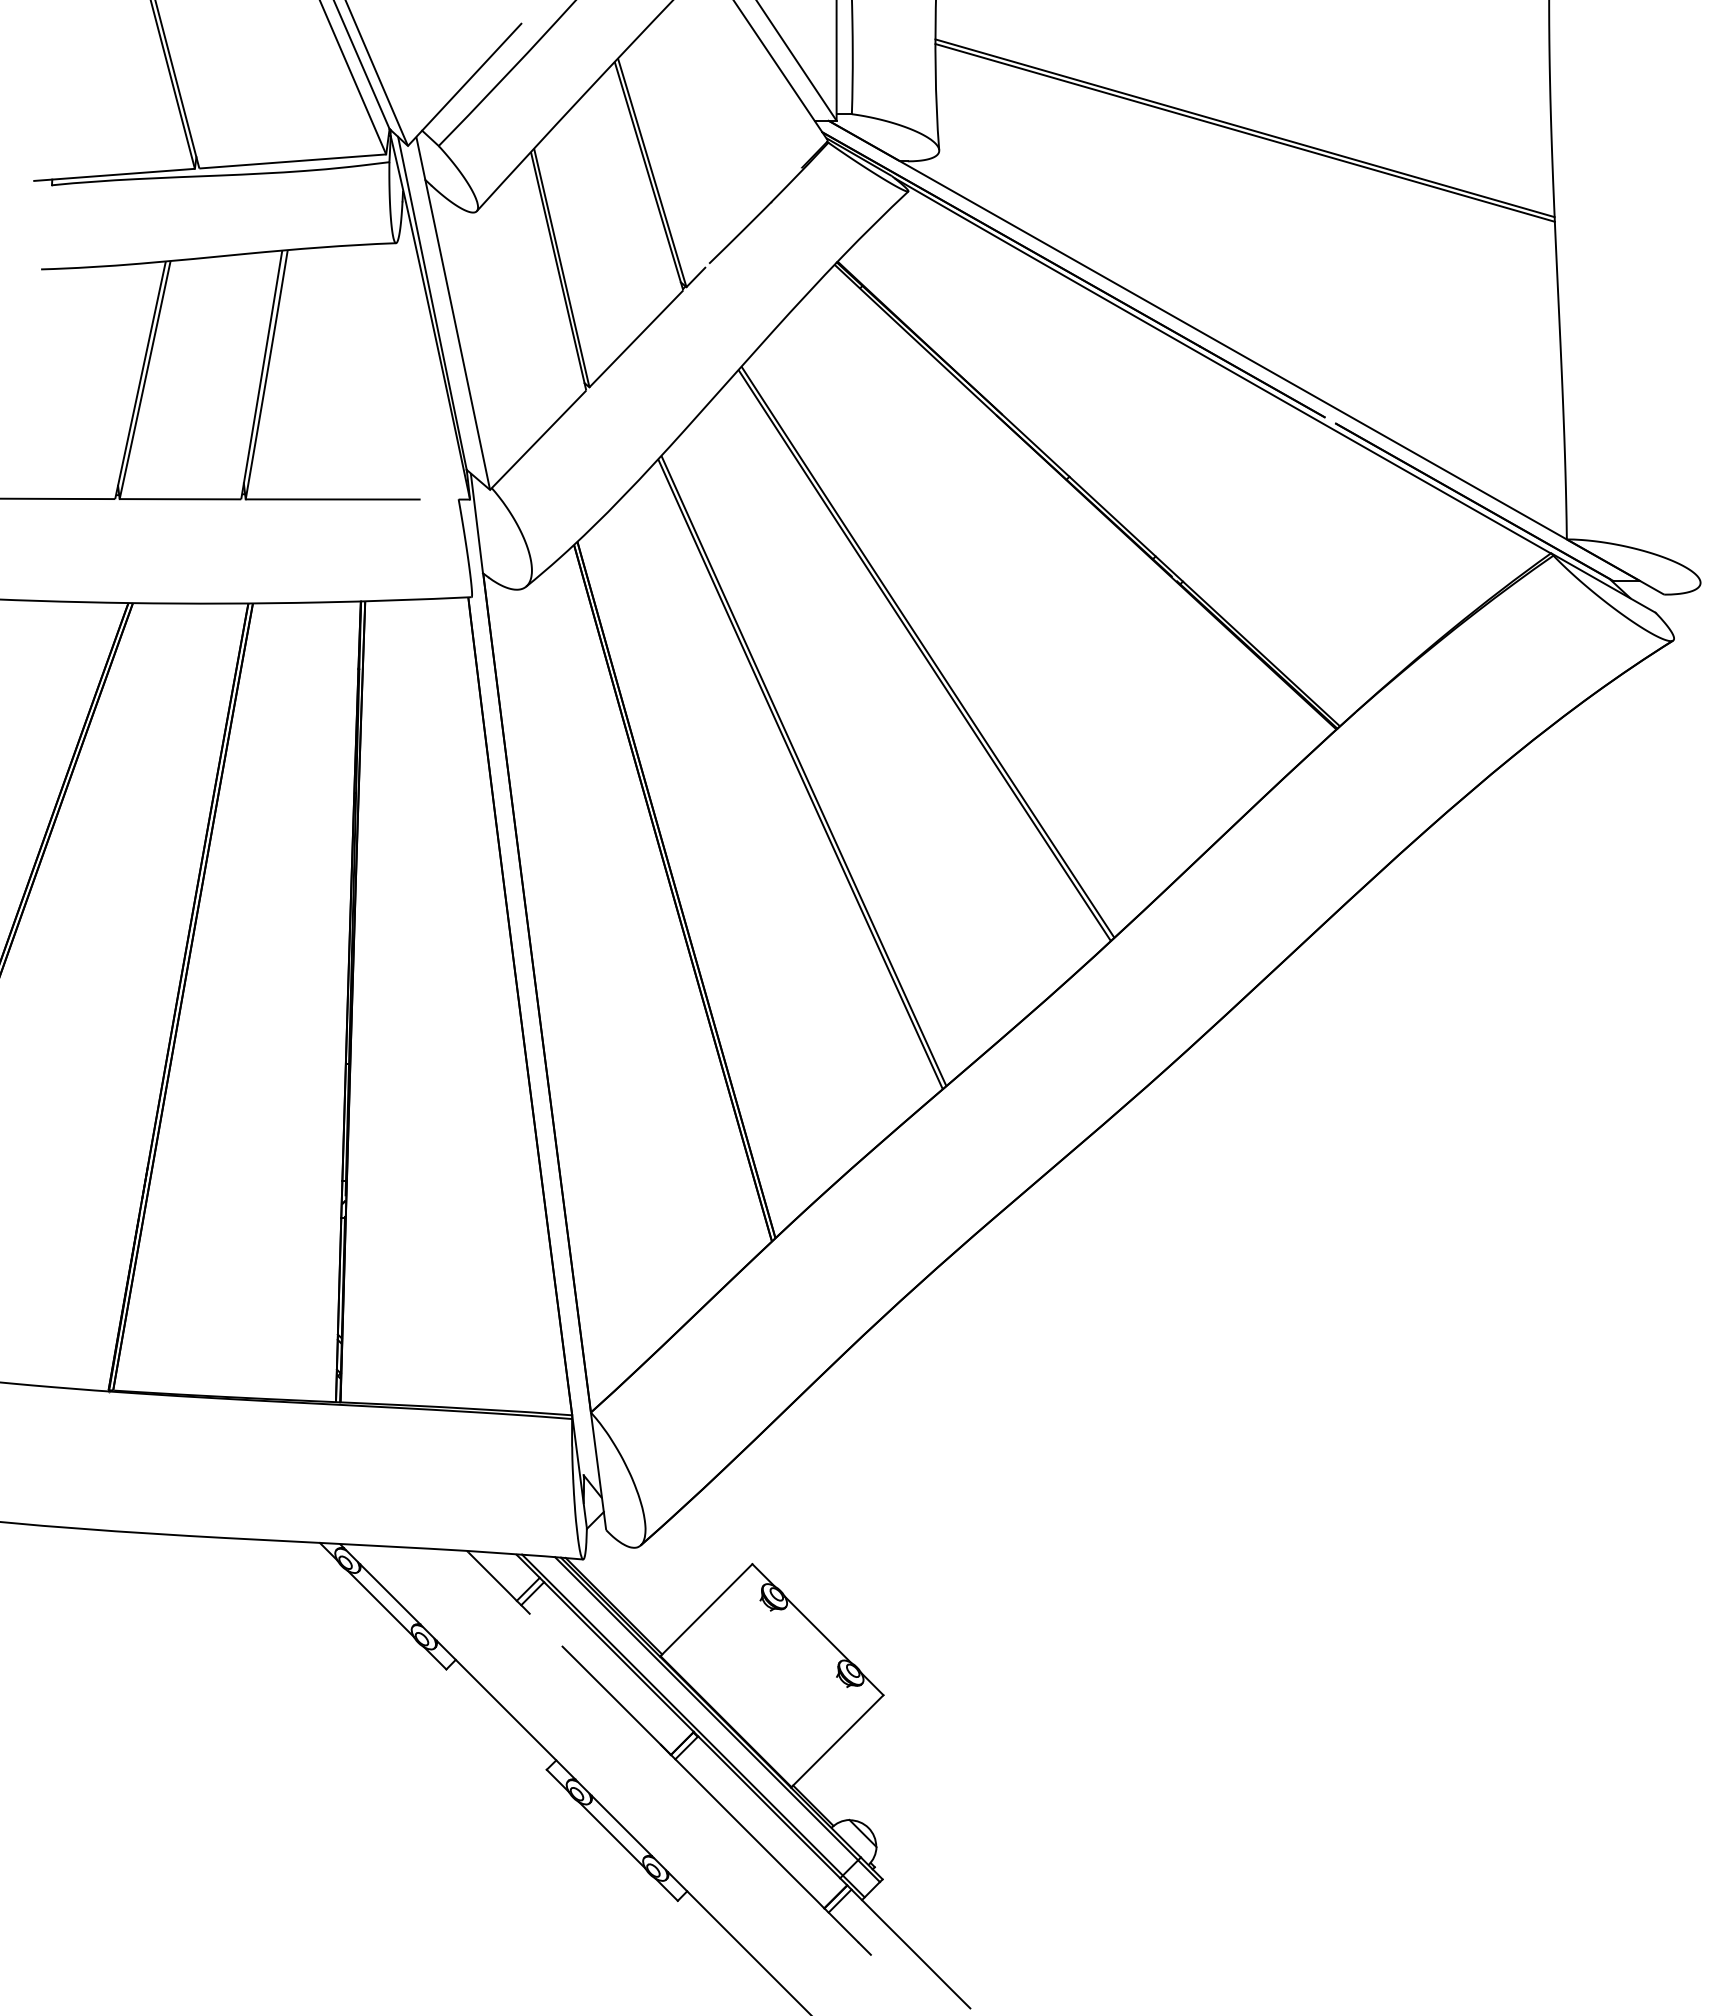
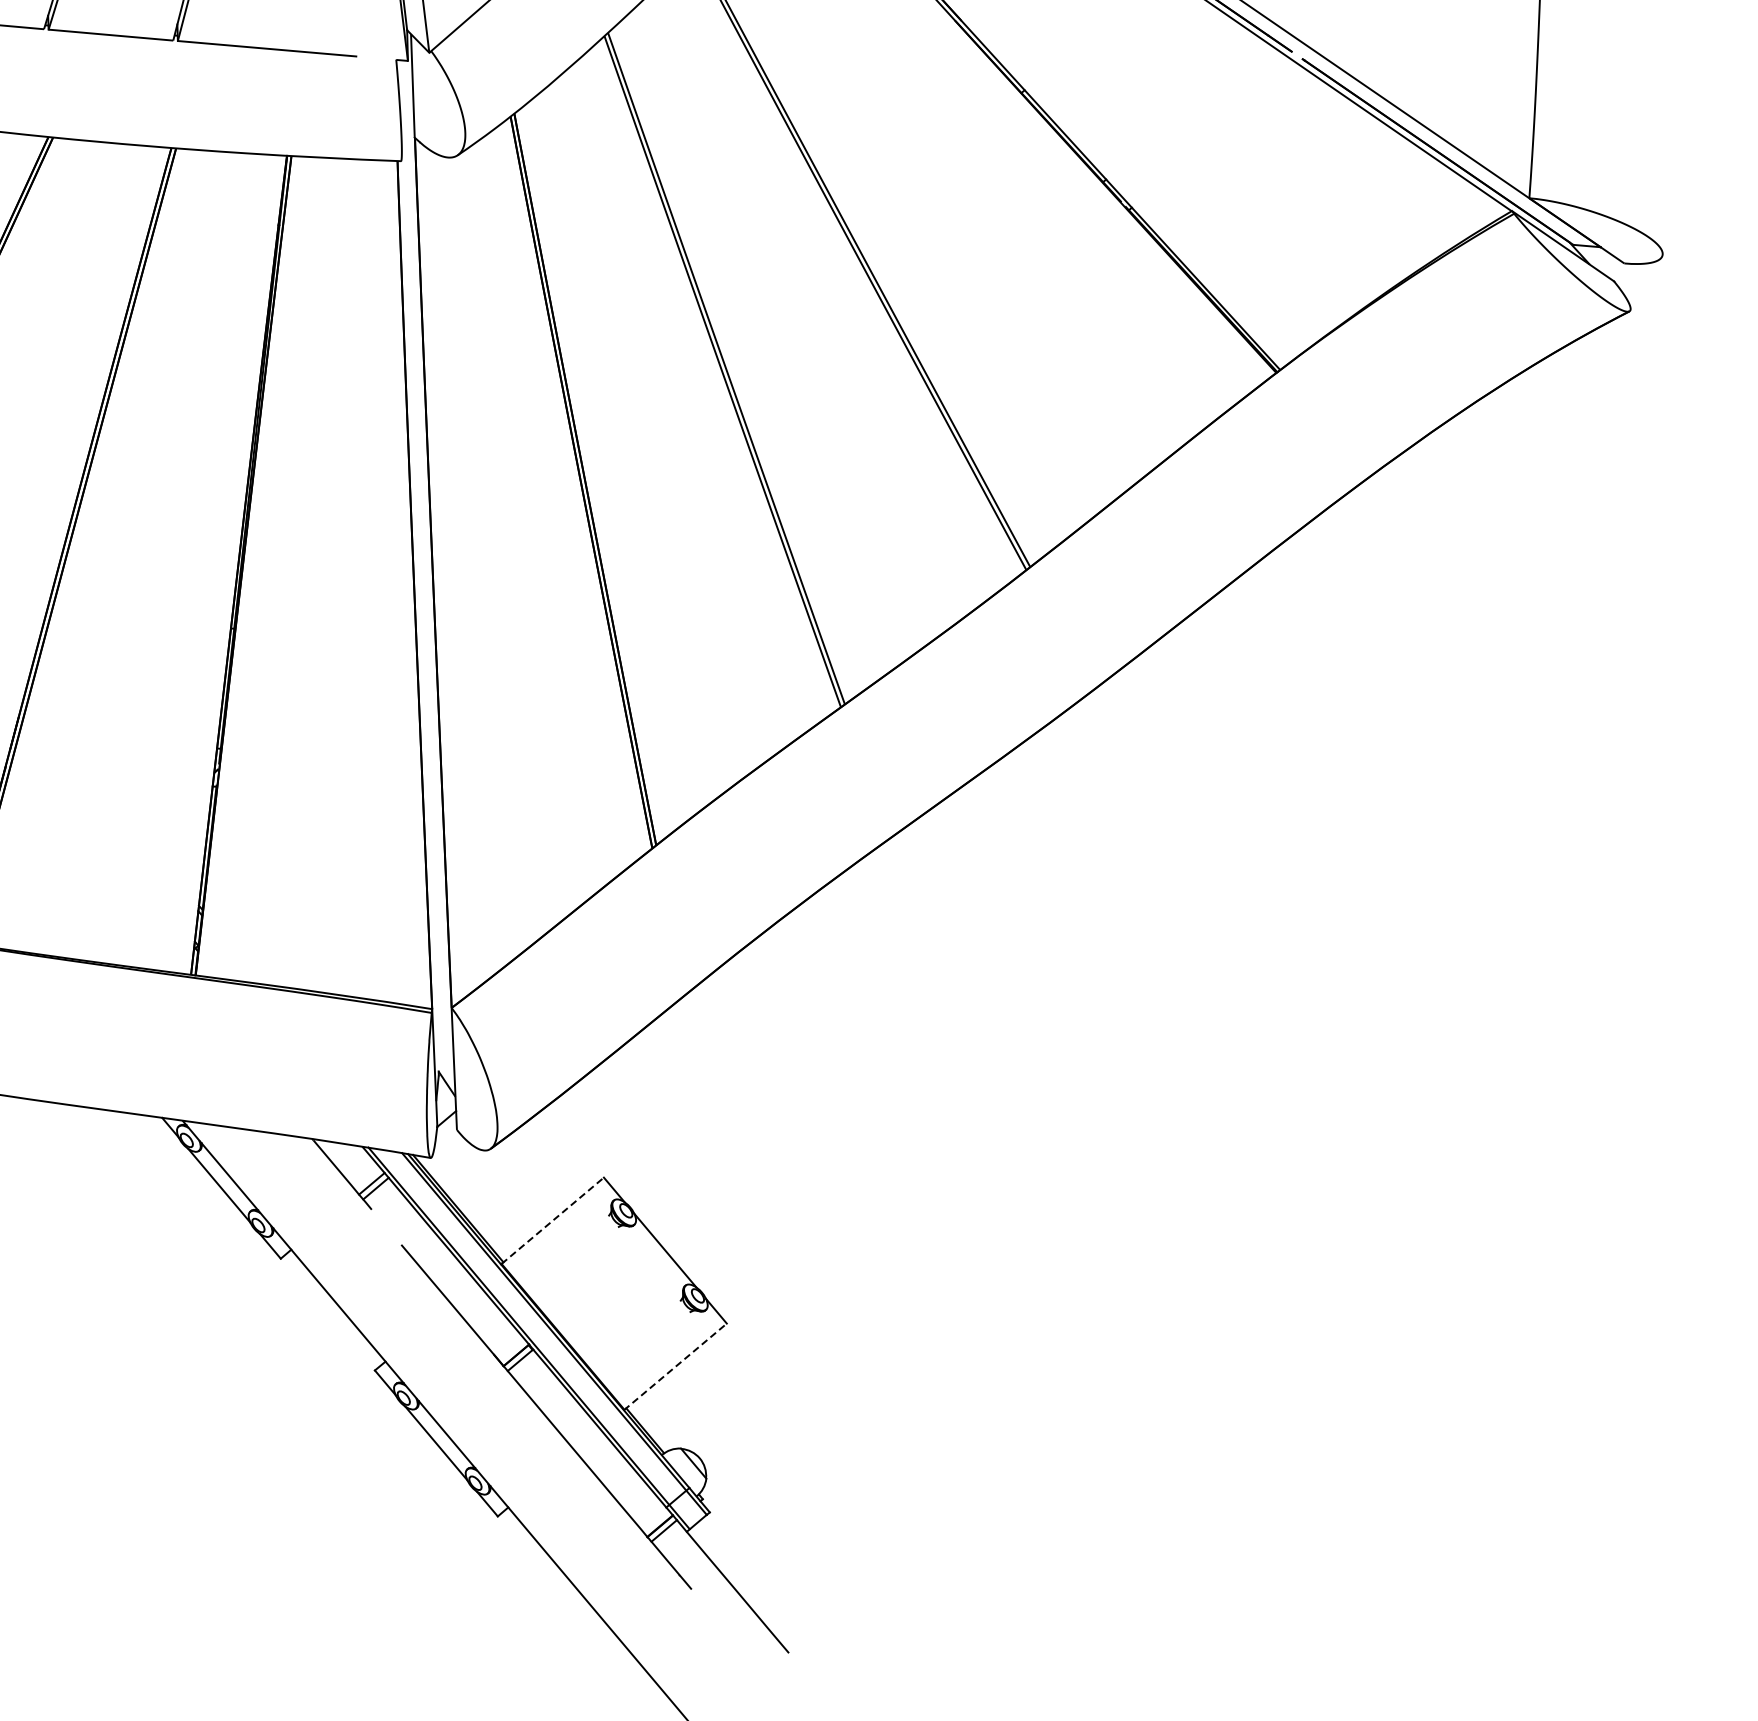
line: (706, 1609) -> (552, 1220), solid -> dashed
line: (837, 1741) -> (675, 1367), solid -> dashed

